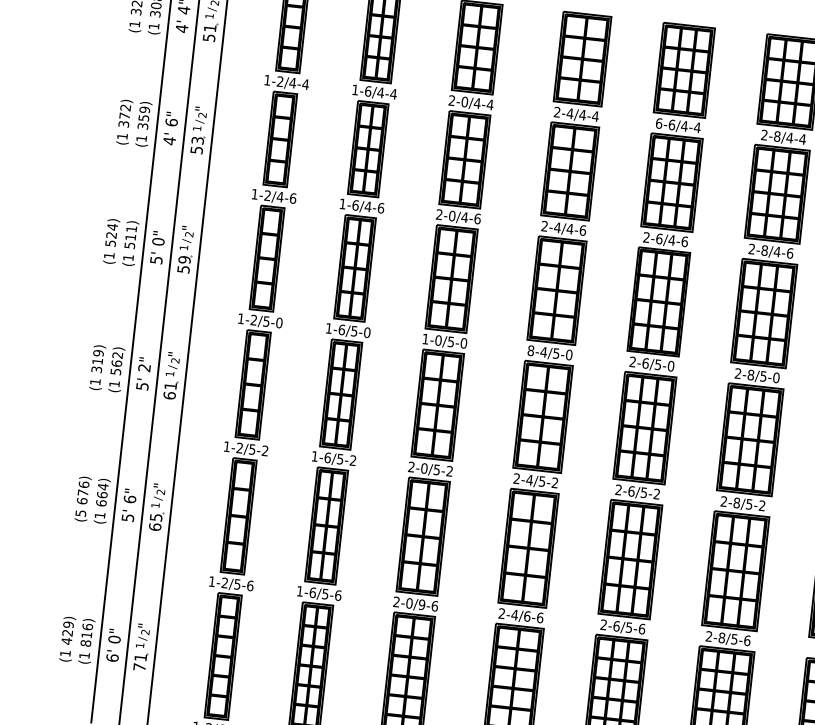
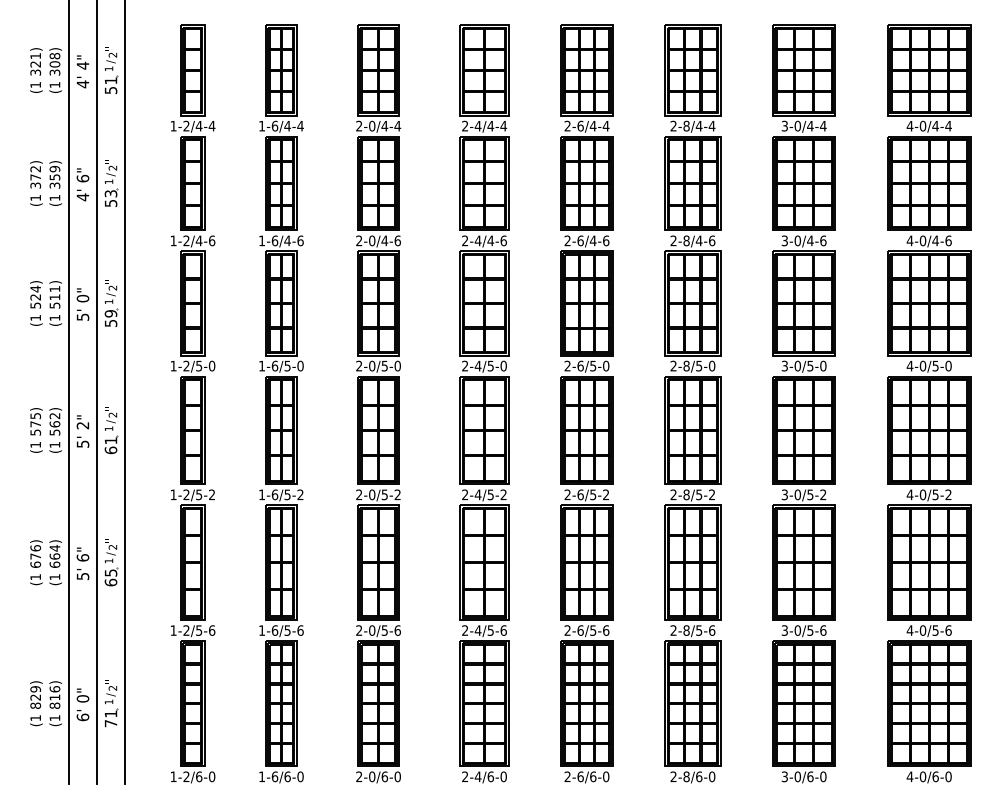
text: (659, 122) -> (567, 125), 6-6/4-4 -> 2-6/4-4
text: (424, 338) -> (358, 365), 1-0/5-0 -> 2-0/5-0
text: (531, 351) -> (465, 366), 8-4/5-0 -> 2-4/5-0
text: (97, 360) -> (35, 423), 319) -> 575)
text: (80, 513) -> (35, 577), (5 -> (1
text: (421, 604) -> (384, 630), 2-0/9-6 -> 2-0/5-6
text: (527, 616) -> (490, 630), 2-4/6-6 -> 2-4/5-6
text: (66, 640) -> (35, 705), 429) -> 829)

